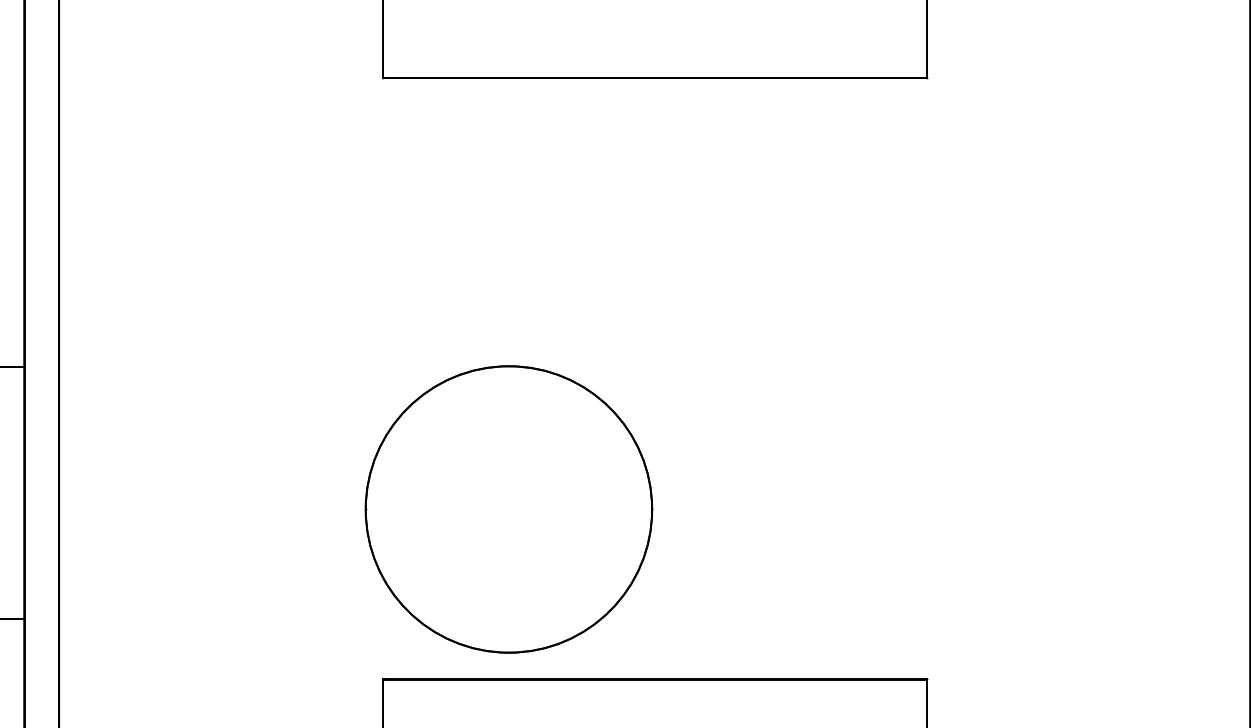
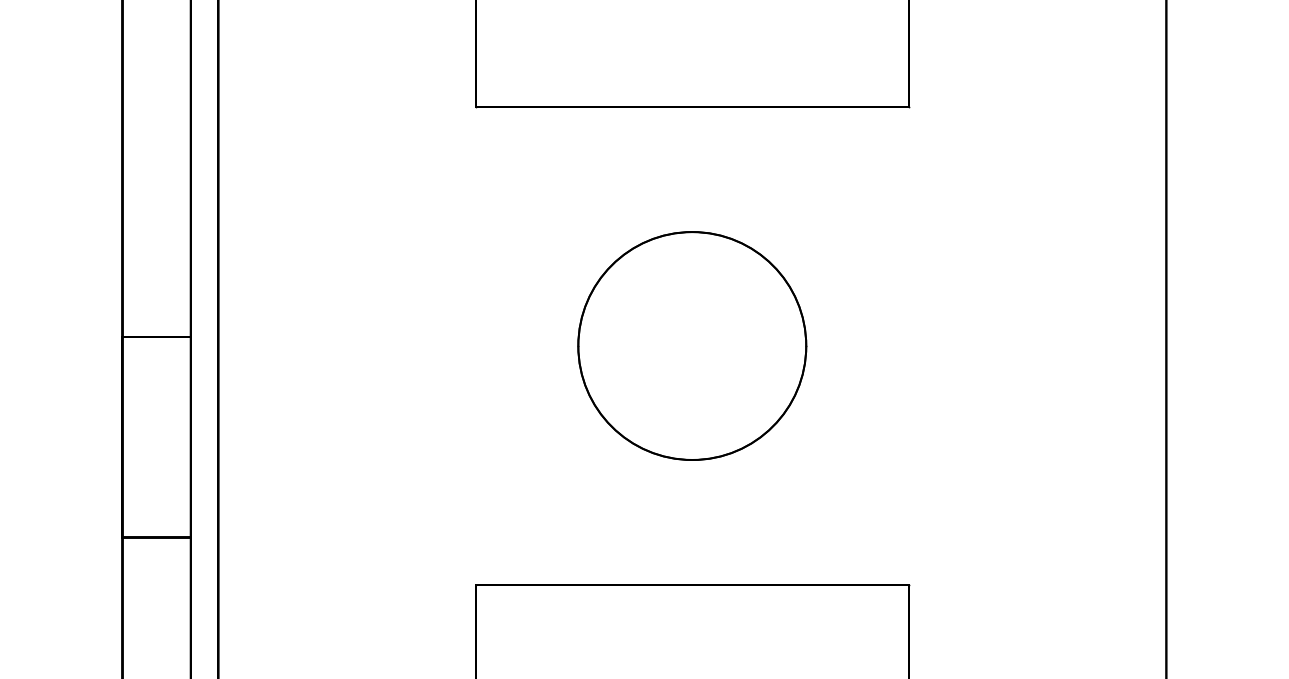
part: (509, 508) -> (692, 345), moved

